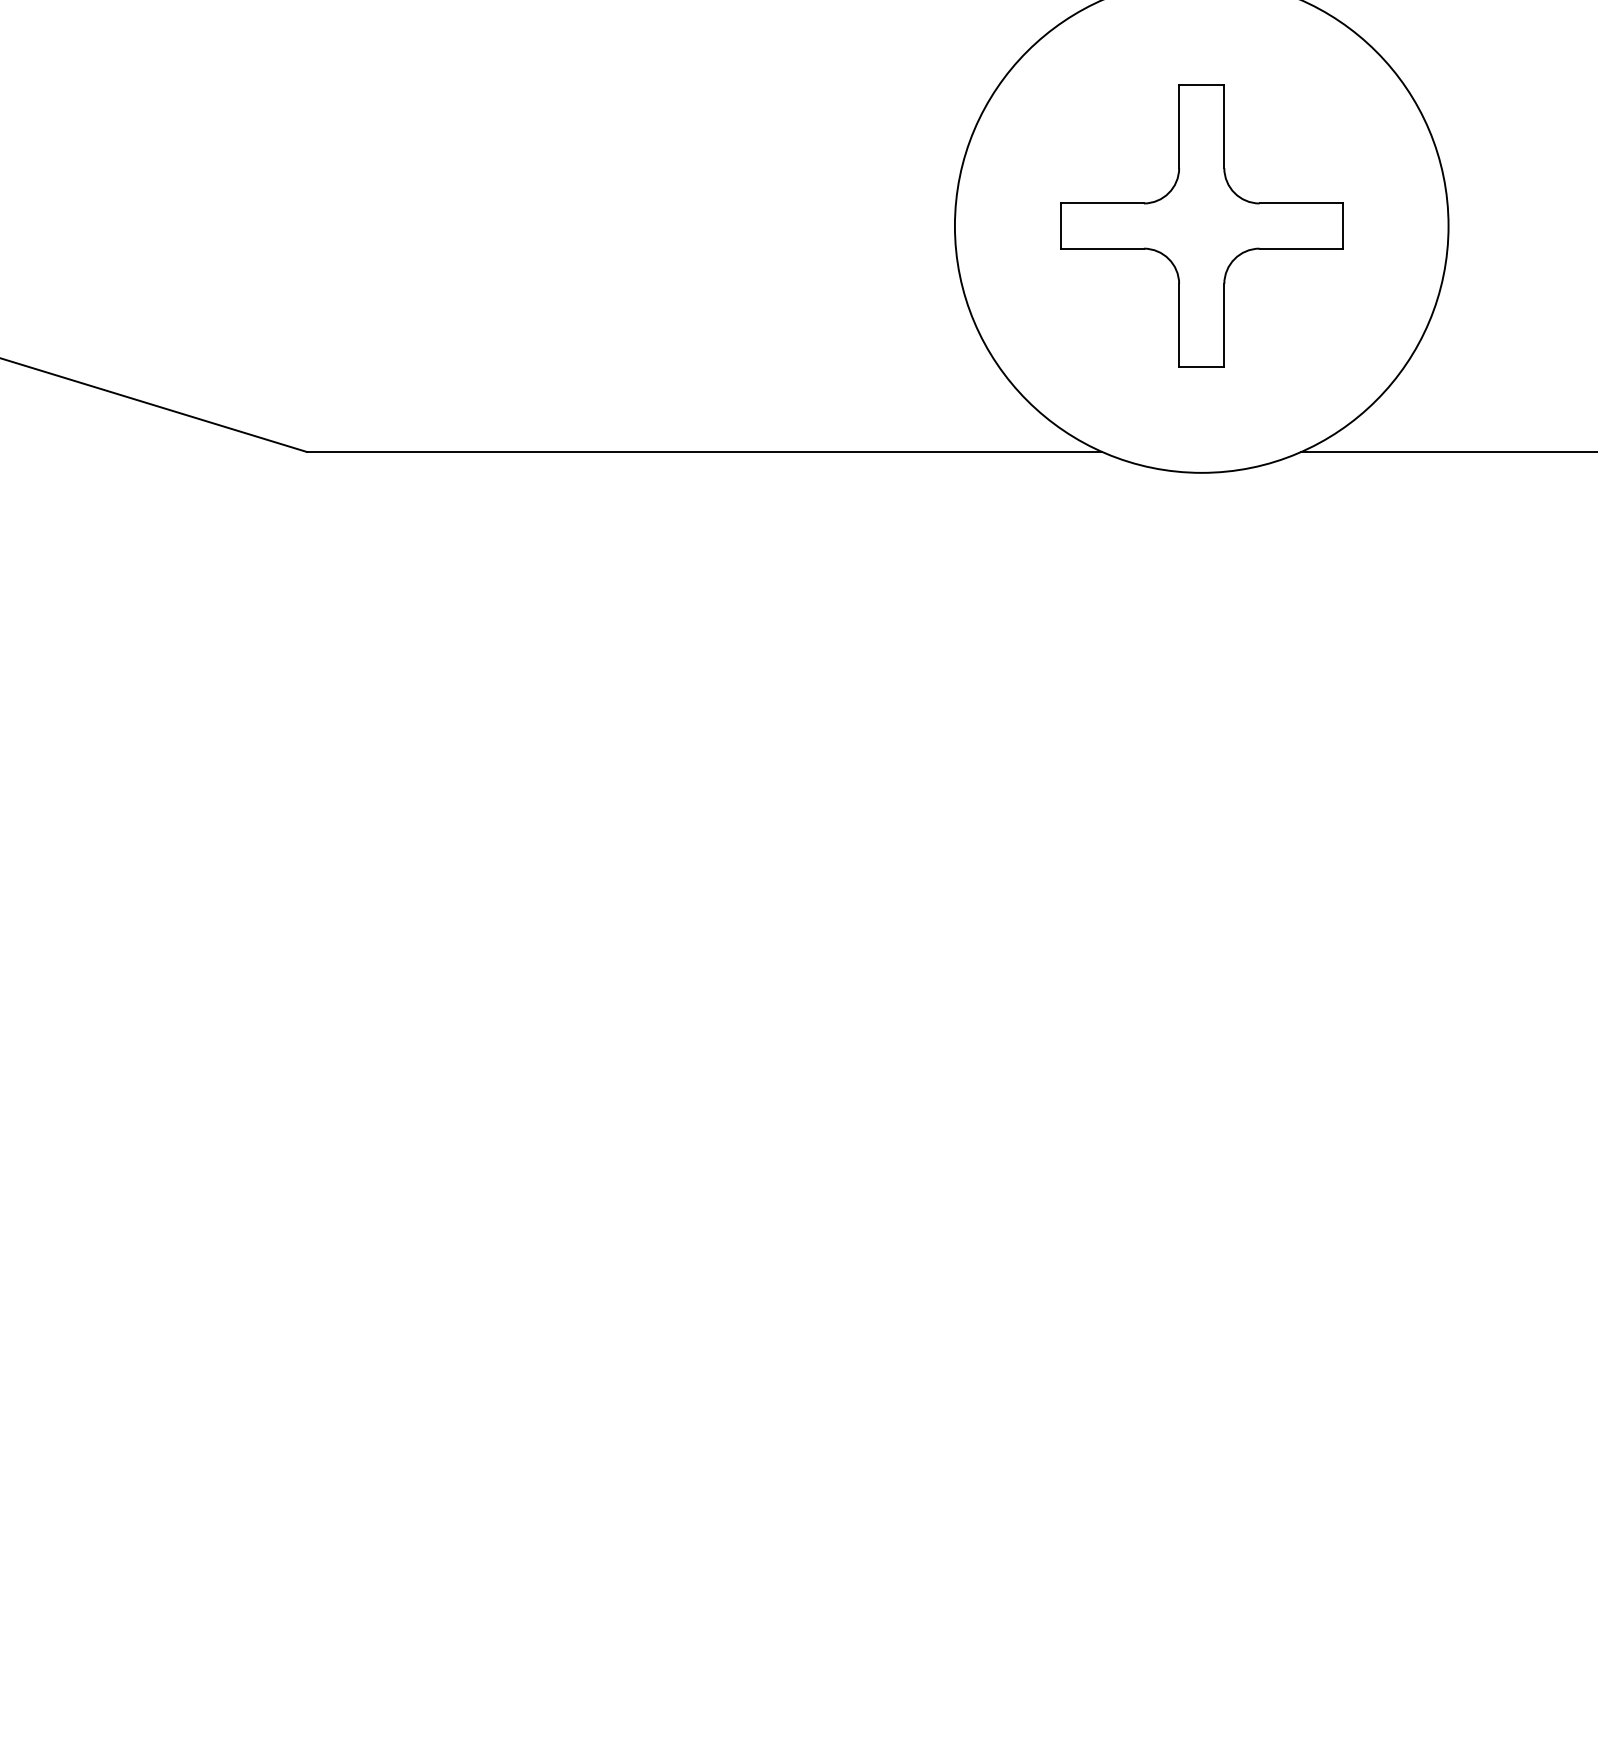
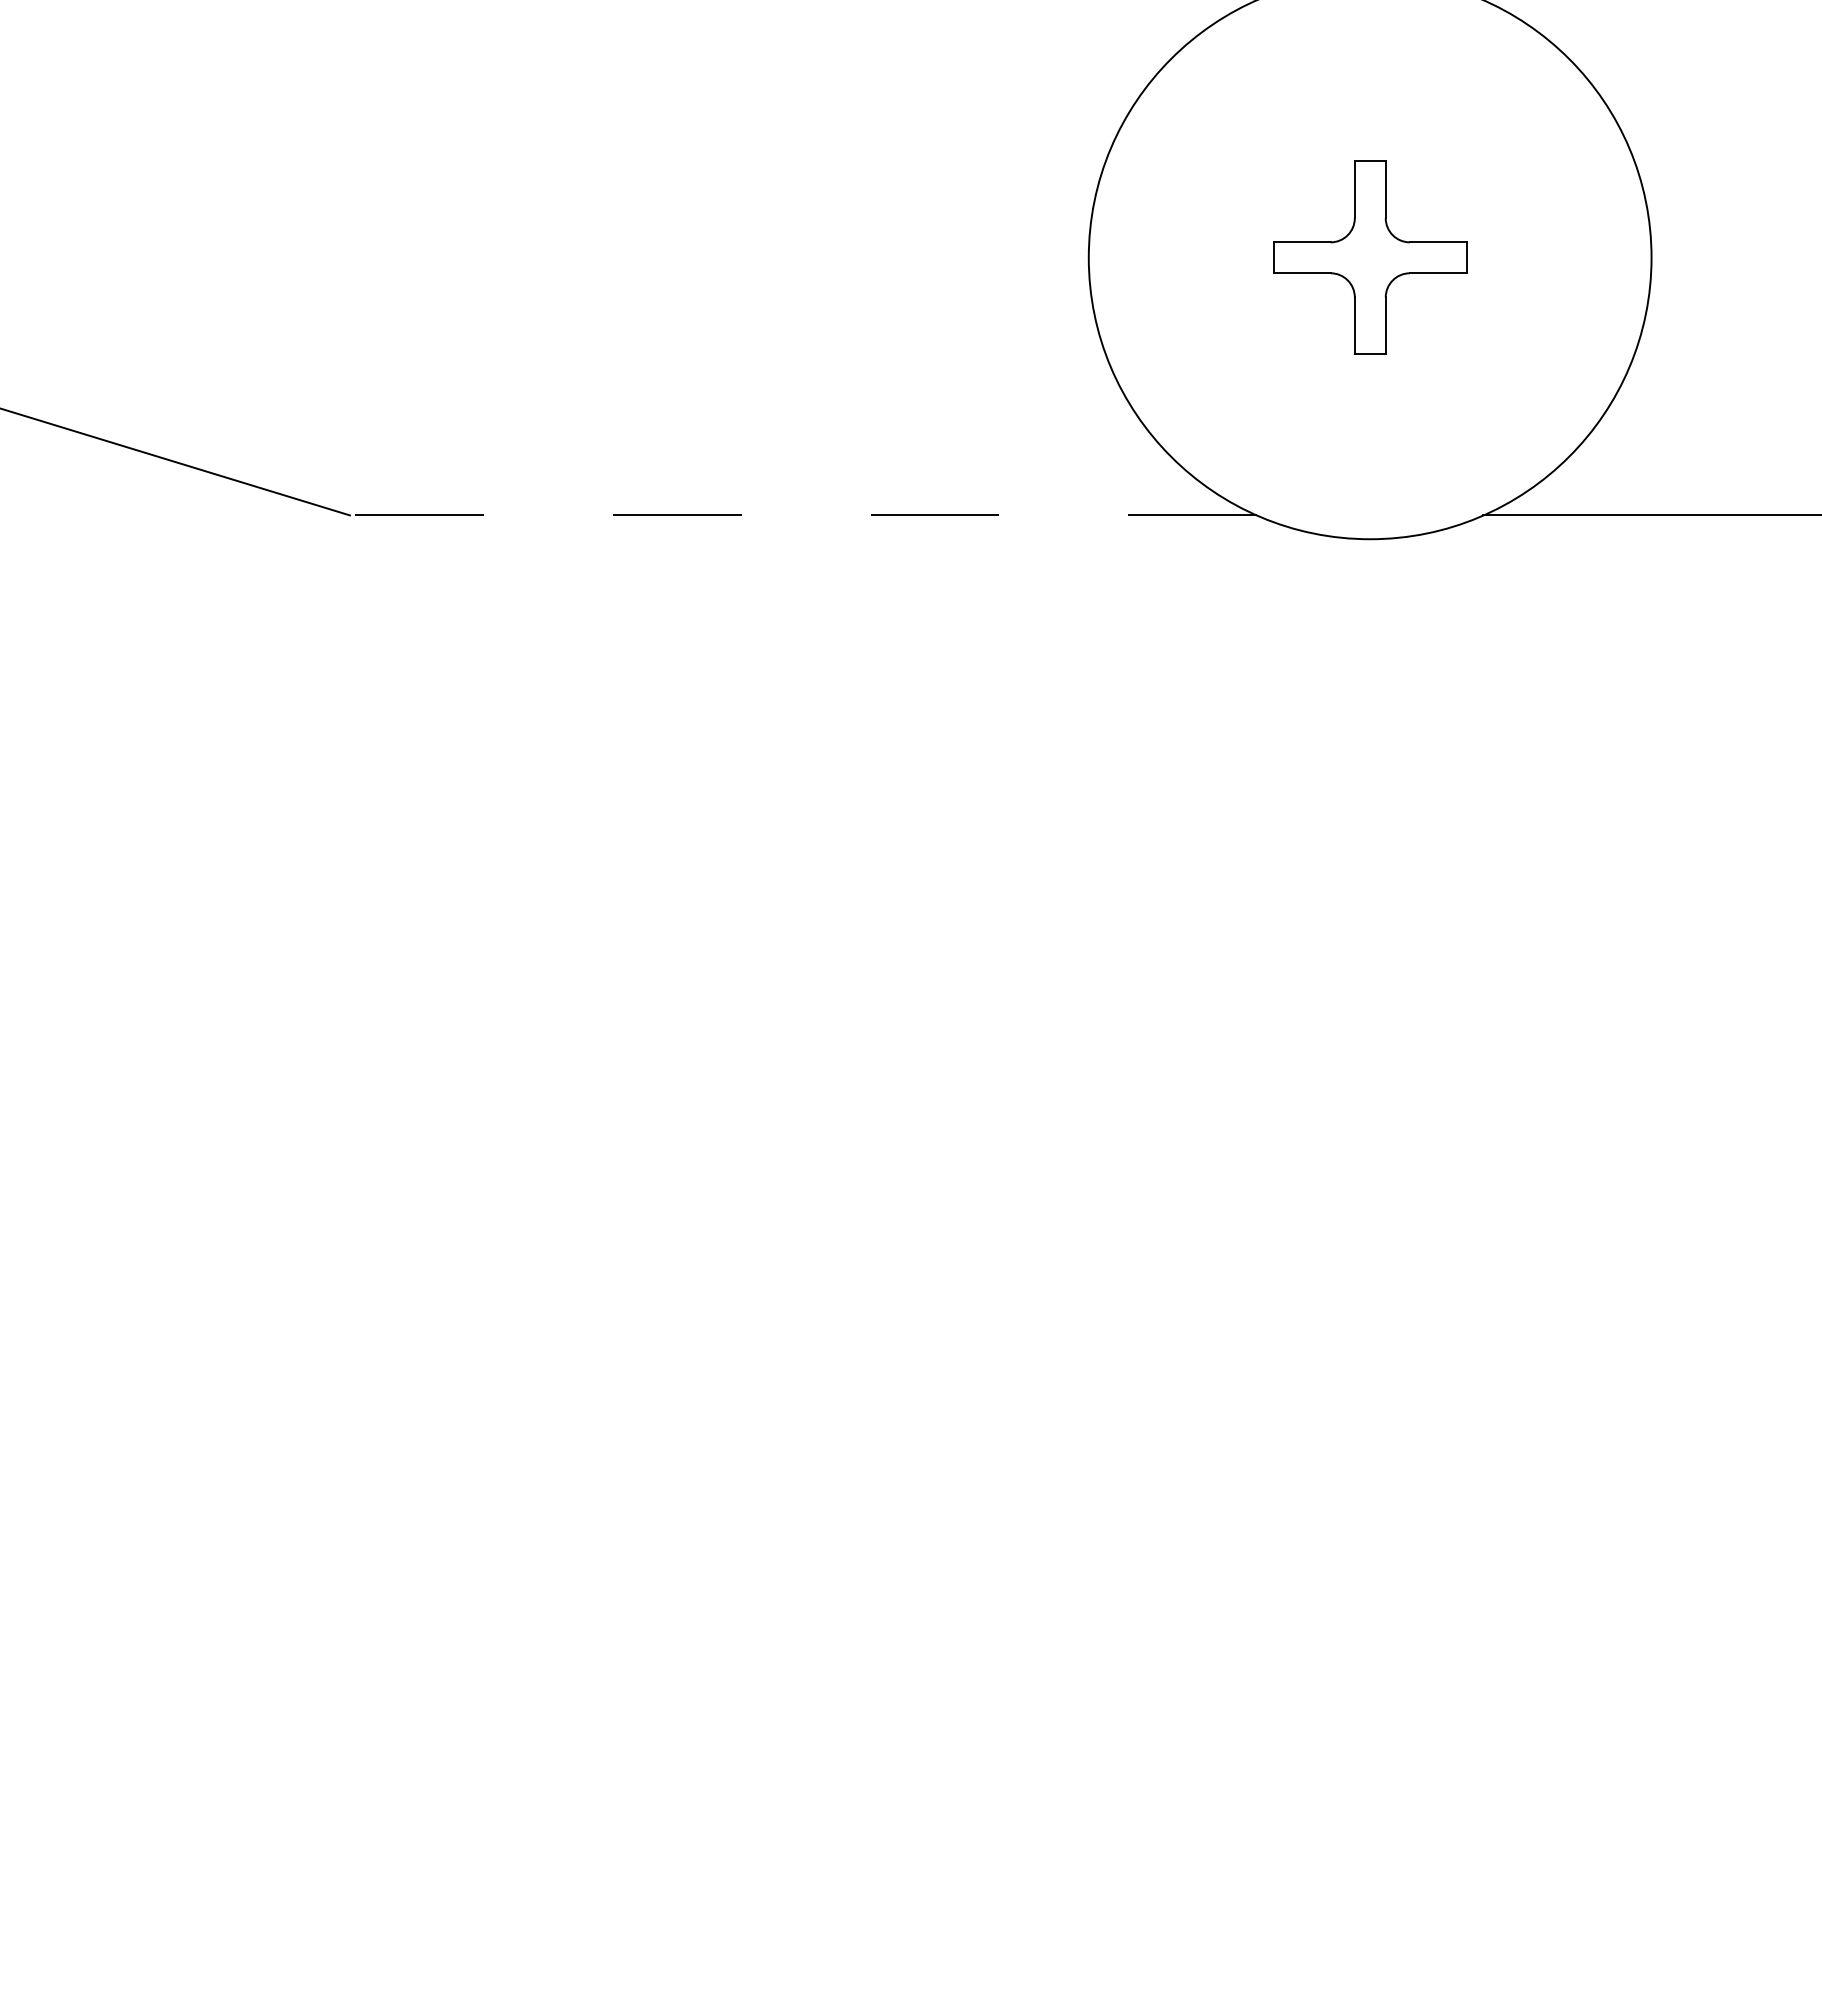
part: (1201, 225) -> (1369, 257), size x0.6
line: (704, 451) -> (803, 514), solid -> dashed

